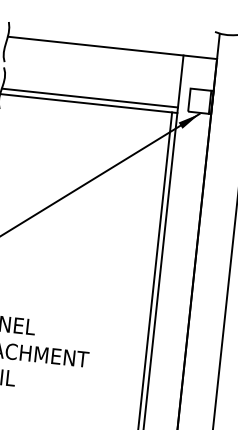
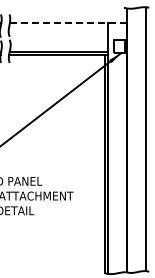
line: (112, 47) -> (68, 22), solid -> dashed

